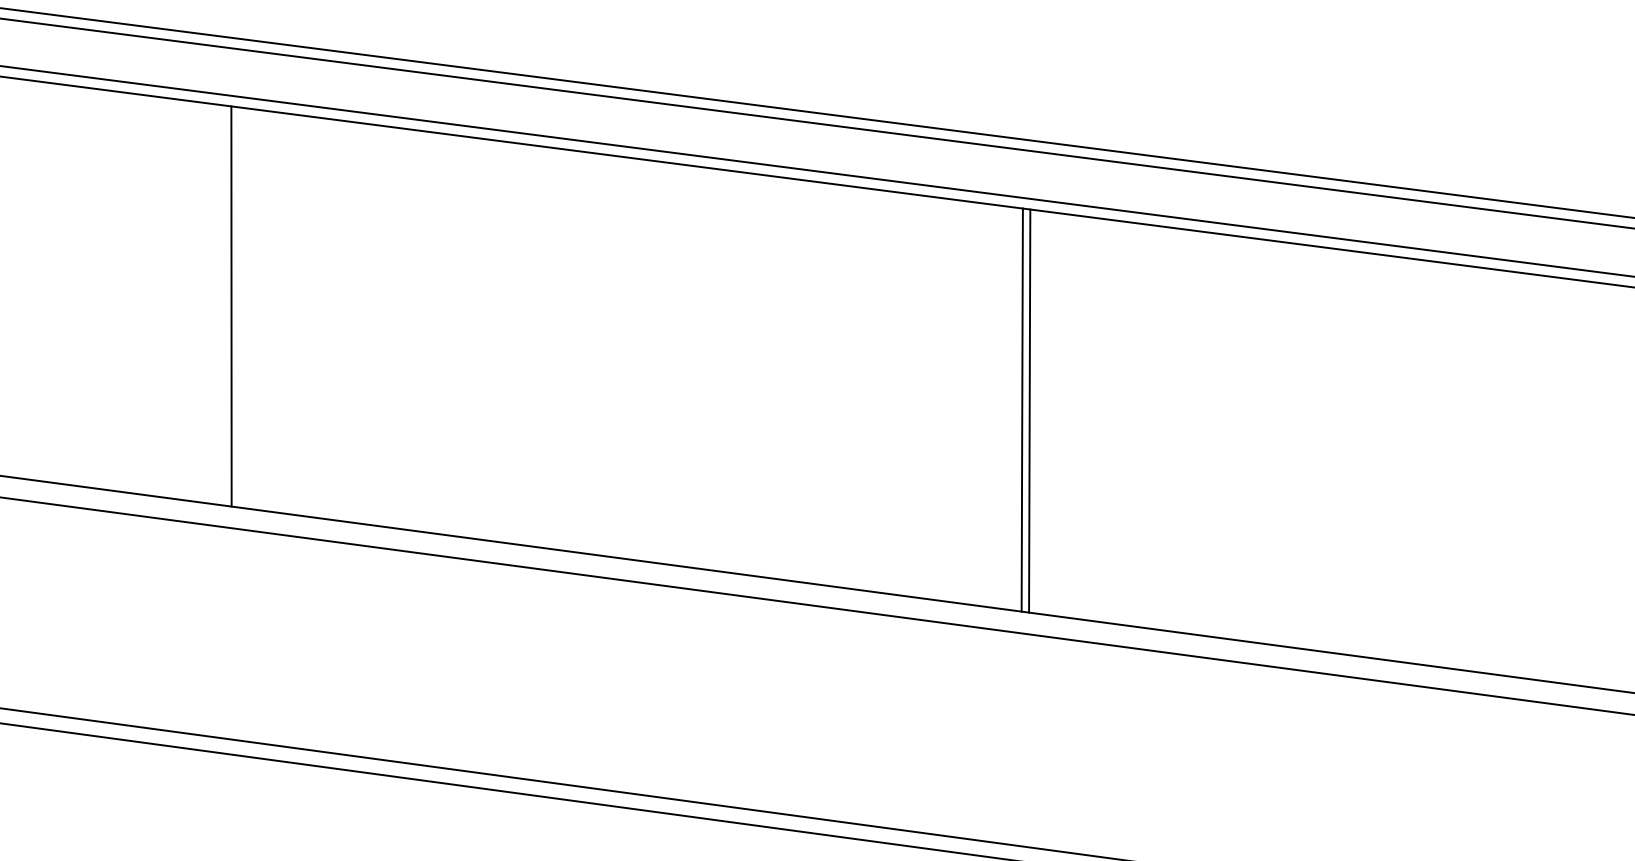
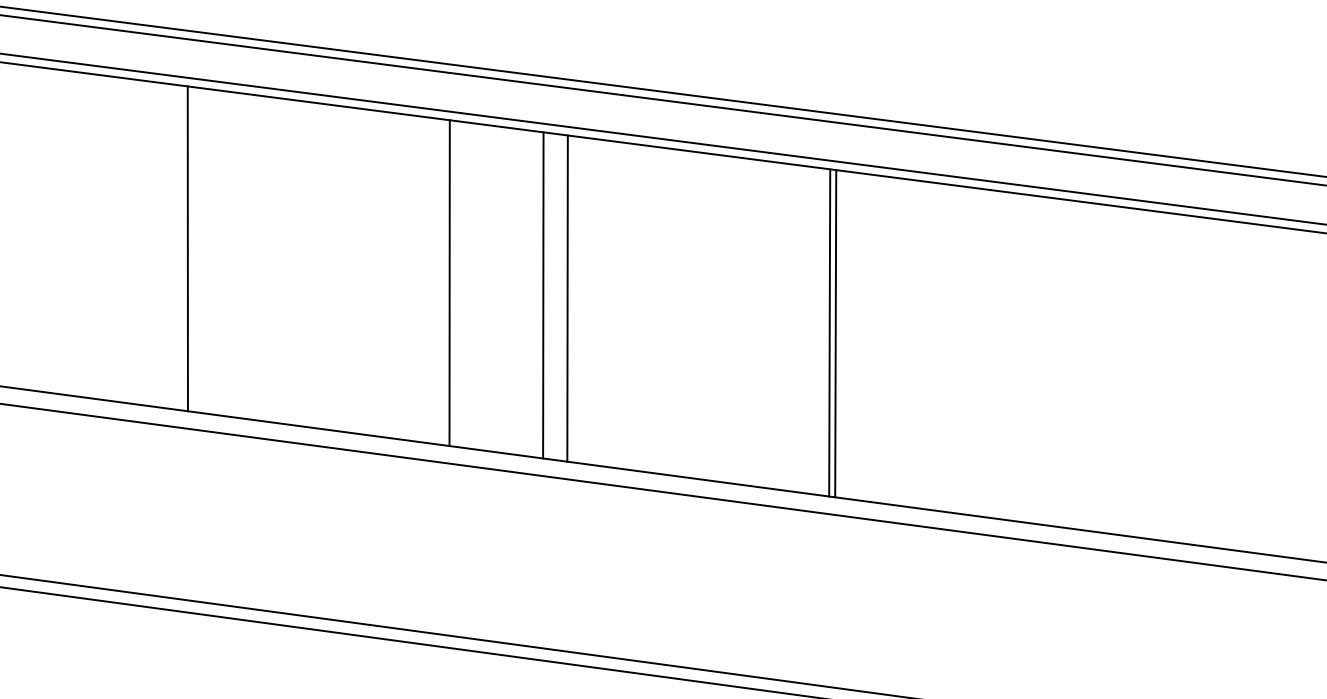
line: (553, 348) -> (449, 282), added
line: (669, 363) -> (543, 295), added
line: (699, 367) -> (567, 298), added

